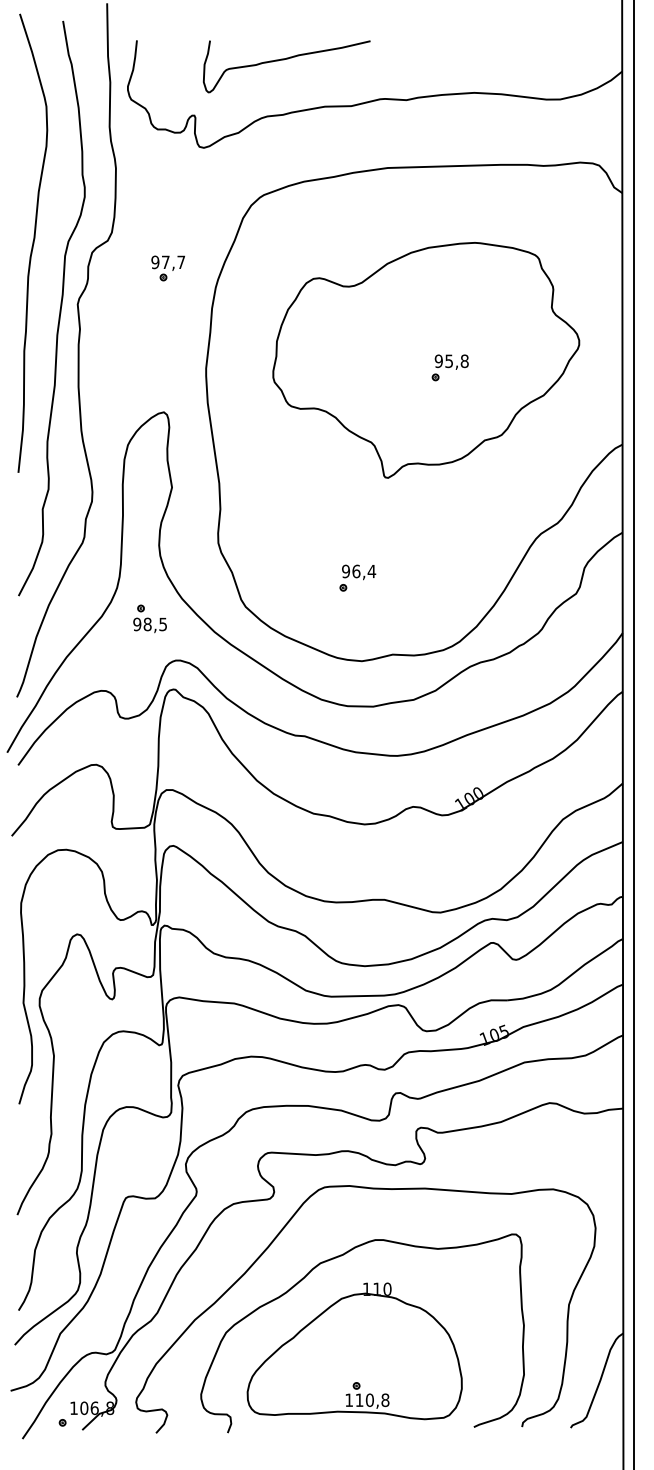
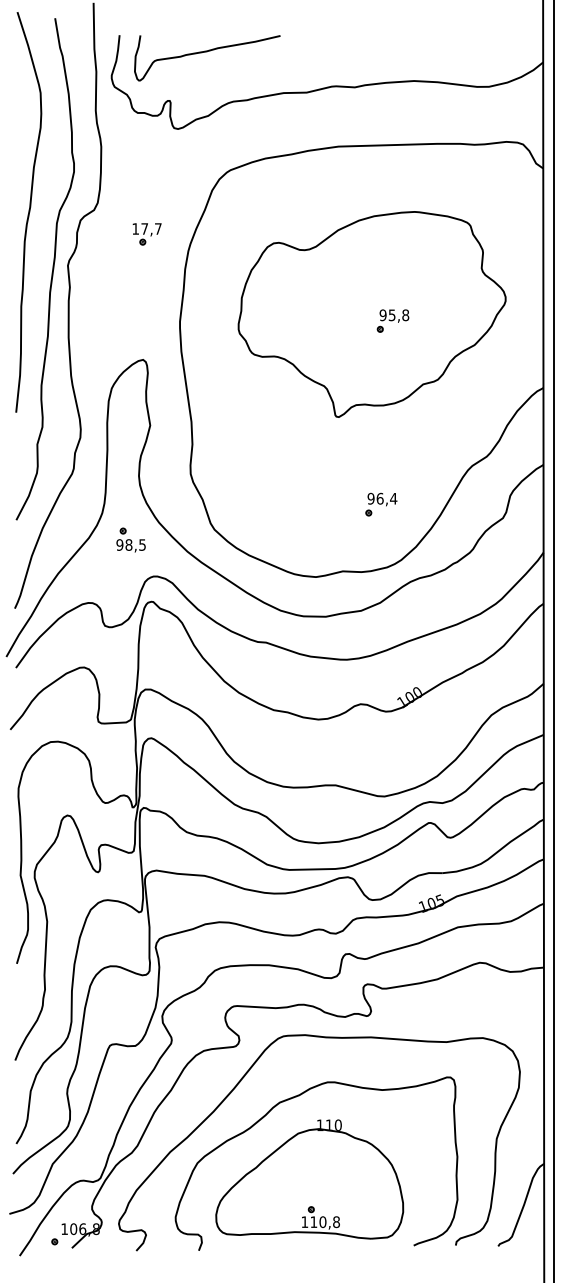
curve: (286, 60) -> (207, 52), moved
text: (155, 261) -> (135, 228), 97,7 -> 17,7
part: (357, 578) -> (381, 504), moved

